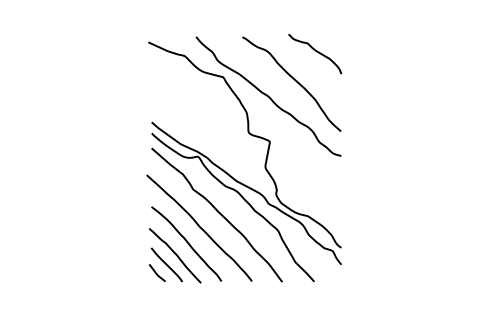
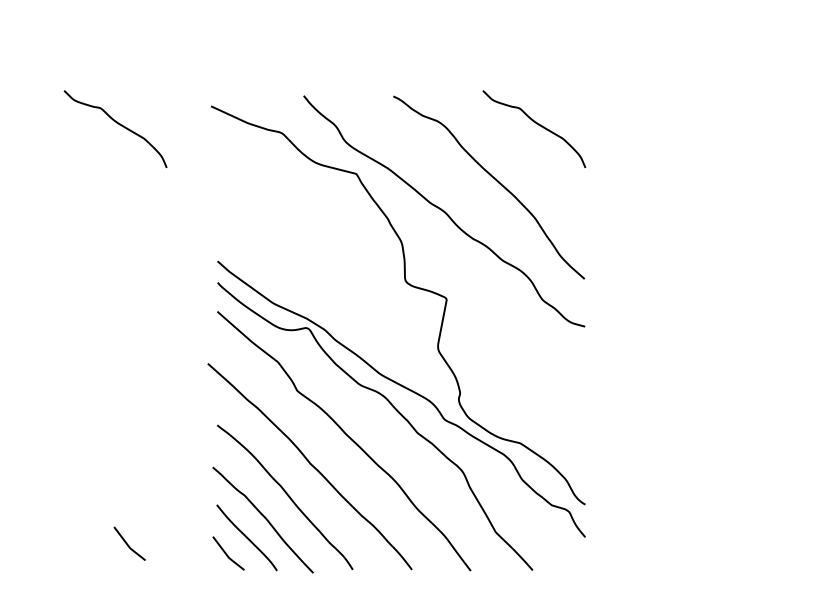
curve: (100, 52) -> (118, 126), added
curve: (105, 267) -> (127, 542), added

